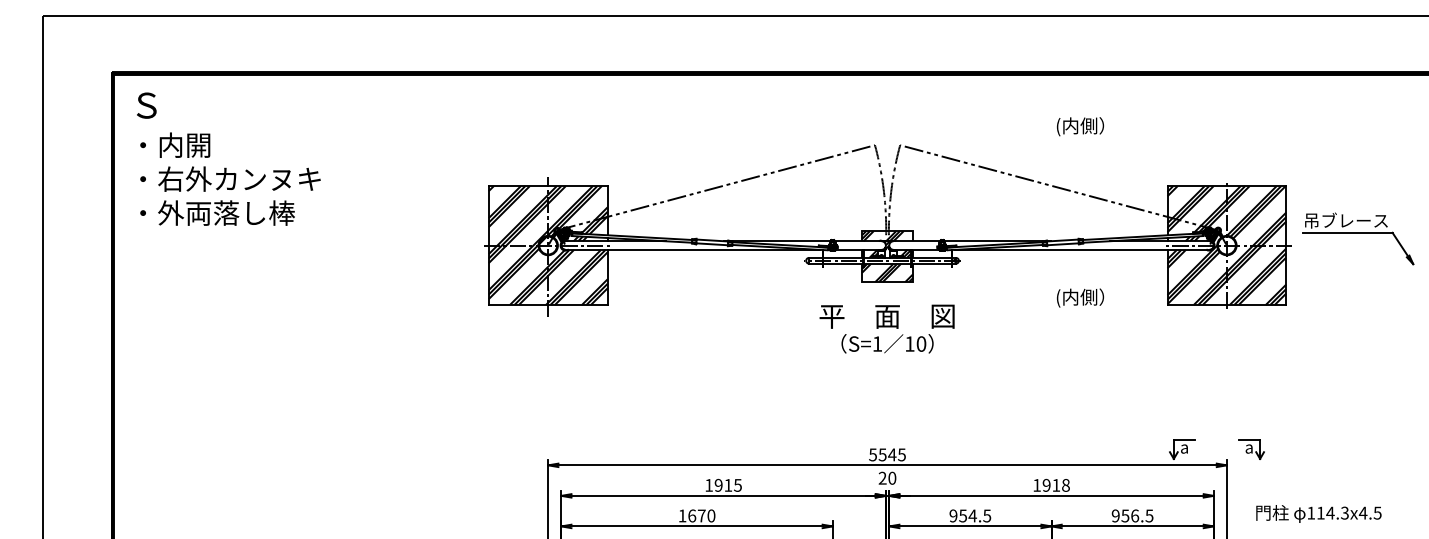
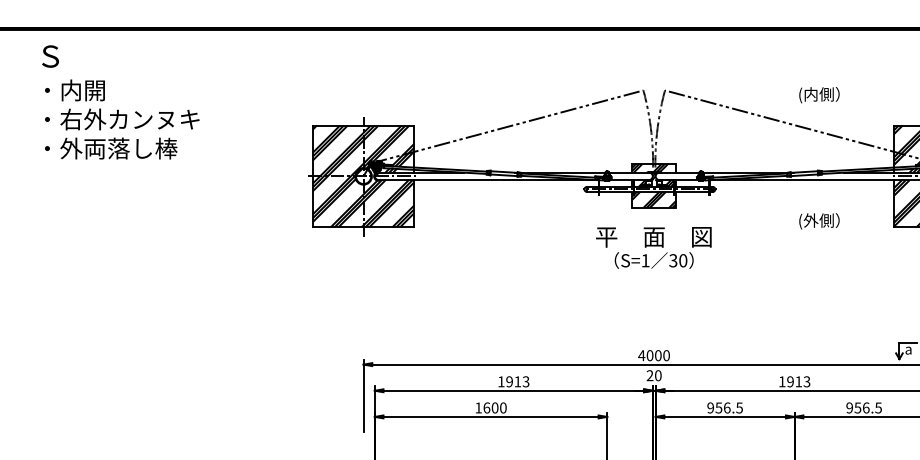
text: (1080, 126) -> (819, 94), moved
text: (228, 158) -> (120, 101), moved
text: (1070, 296) -> (810, 220), (内側） -> (外側）
text: (909, 343) -> (673, 260), 10 -> 30
text: (886, 454) -> (653, 355), 5545 -> 4000
text: (737, 484) -> (525, 381), 1915 -> 1913
text: (1065, 485) -> (806, 381), 1918 -> 1913
text: (701, 515) -> (494, 407), 1670 -> 1600
text: (972, 515) -> (726, 407), 954.5 -> 956.5

